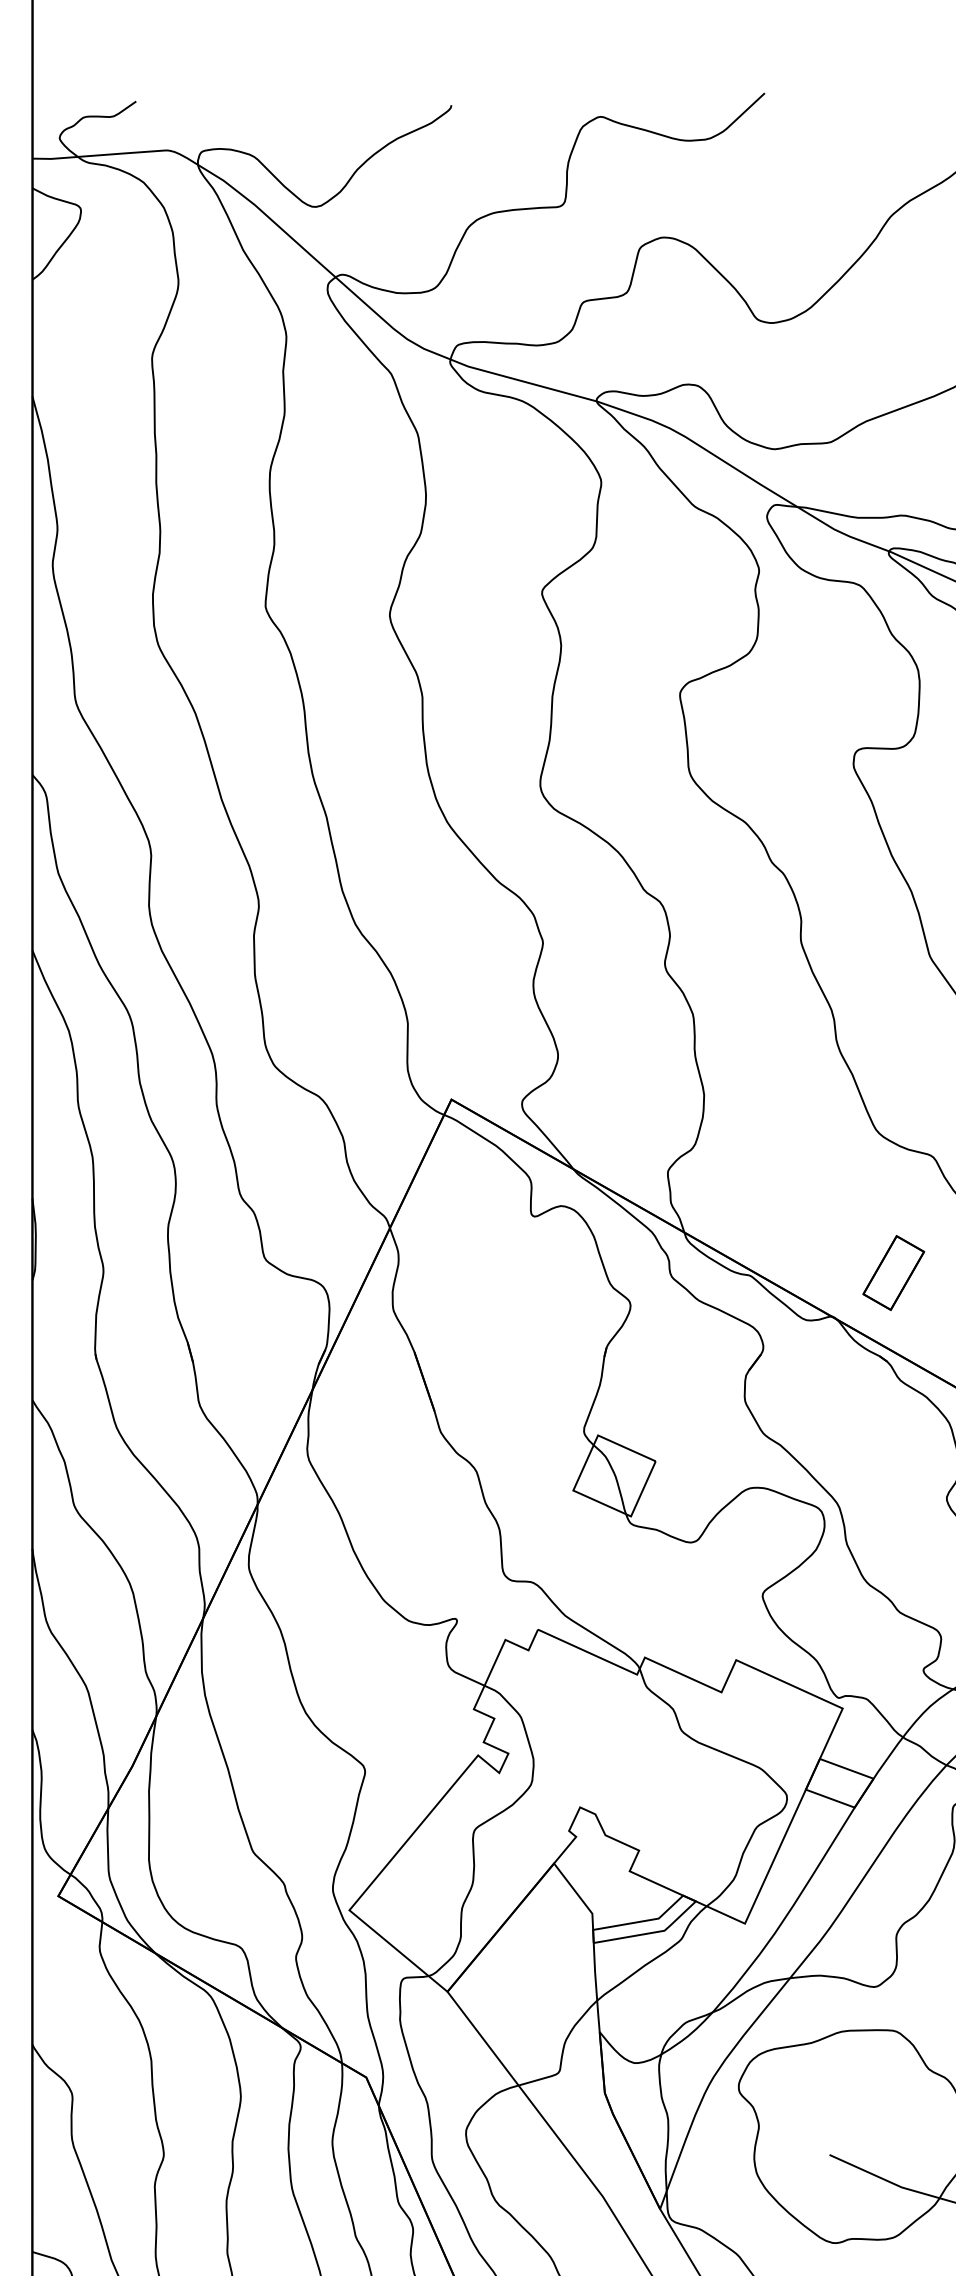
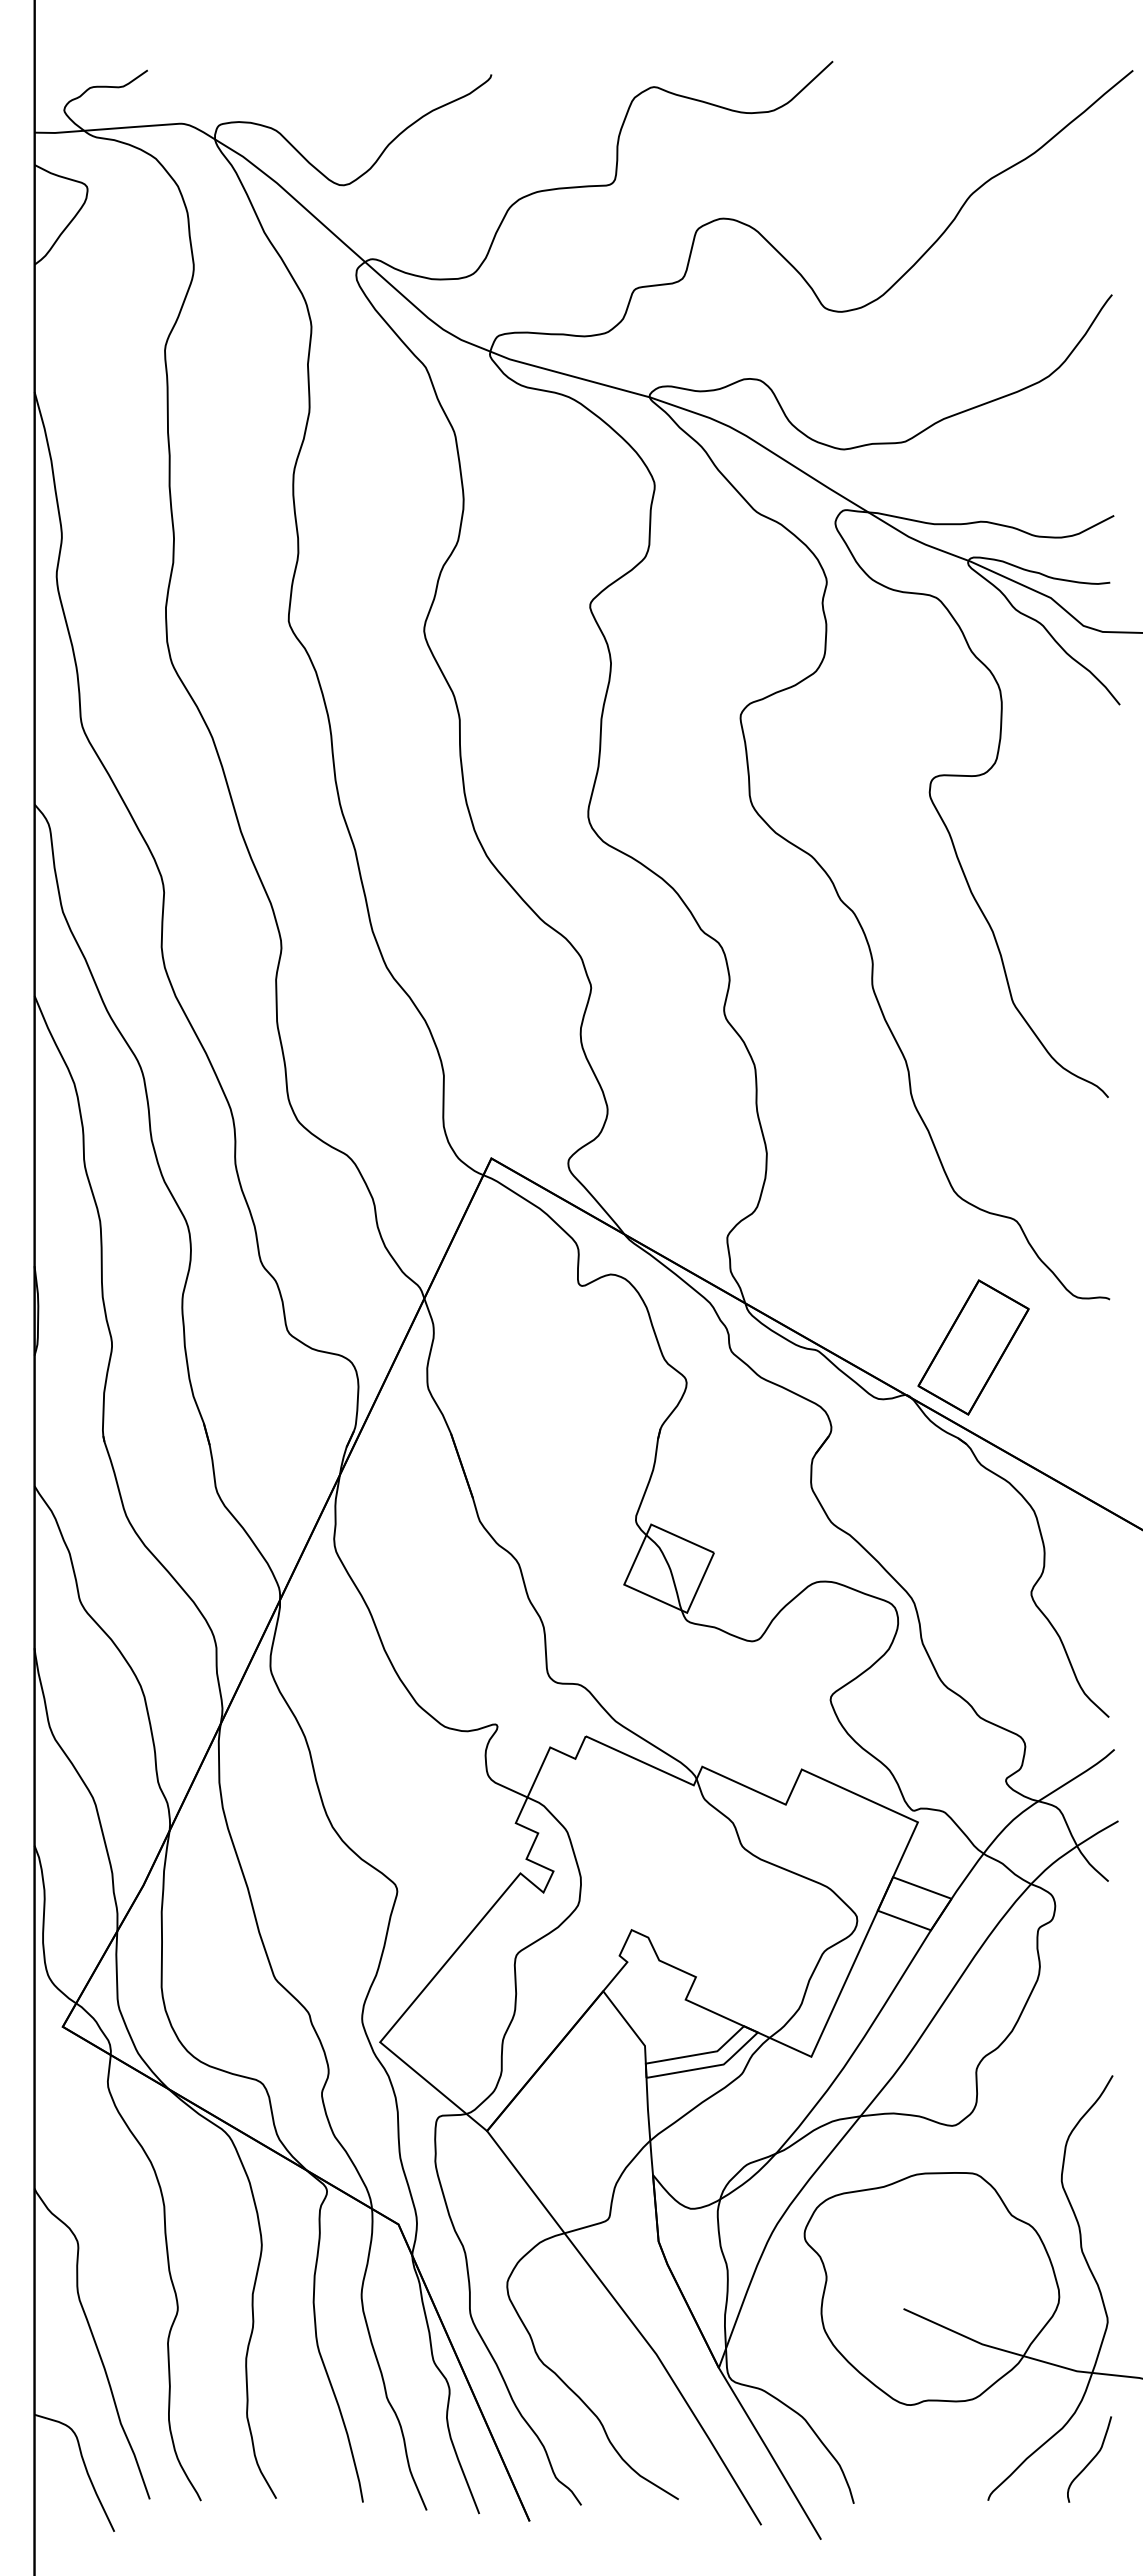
part: (893, 1273) -> (973, 1347), size x1.67

